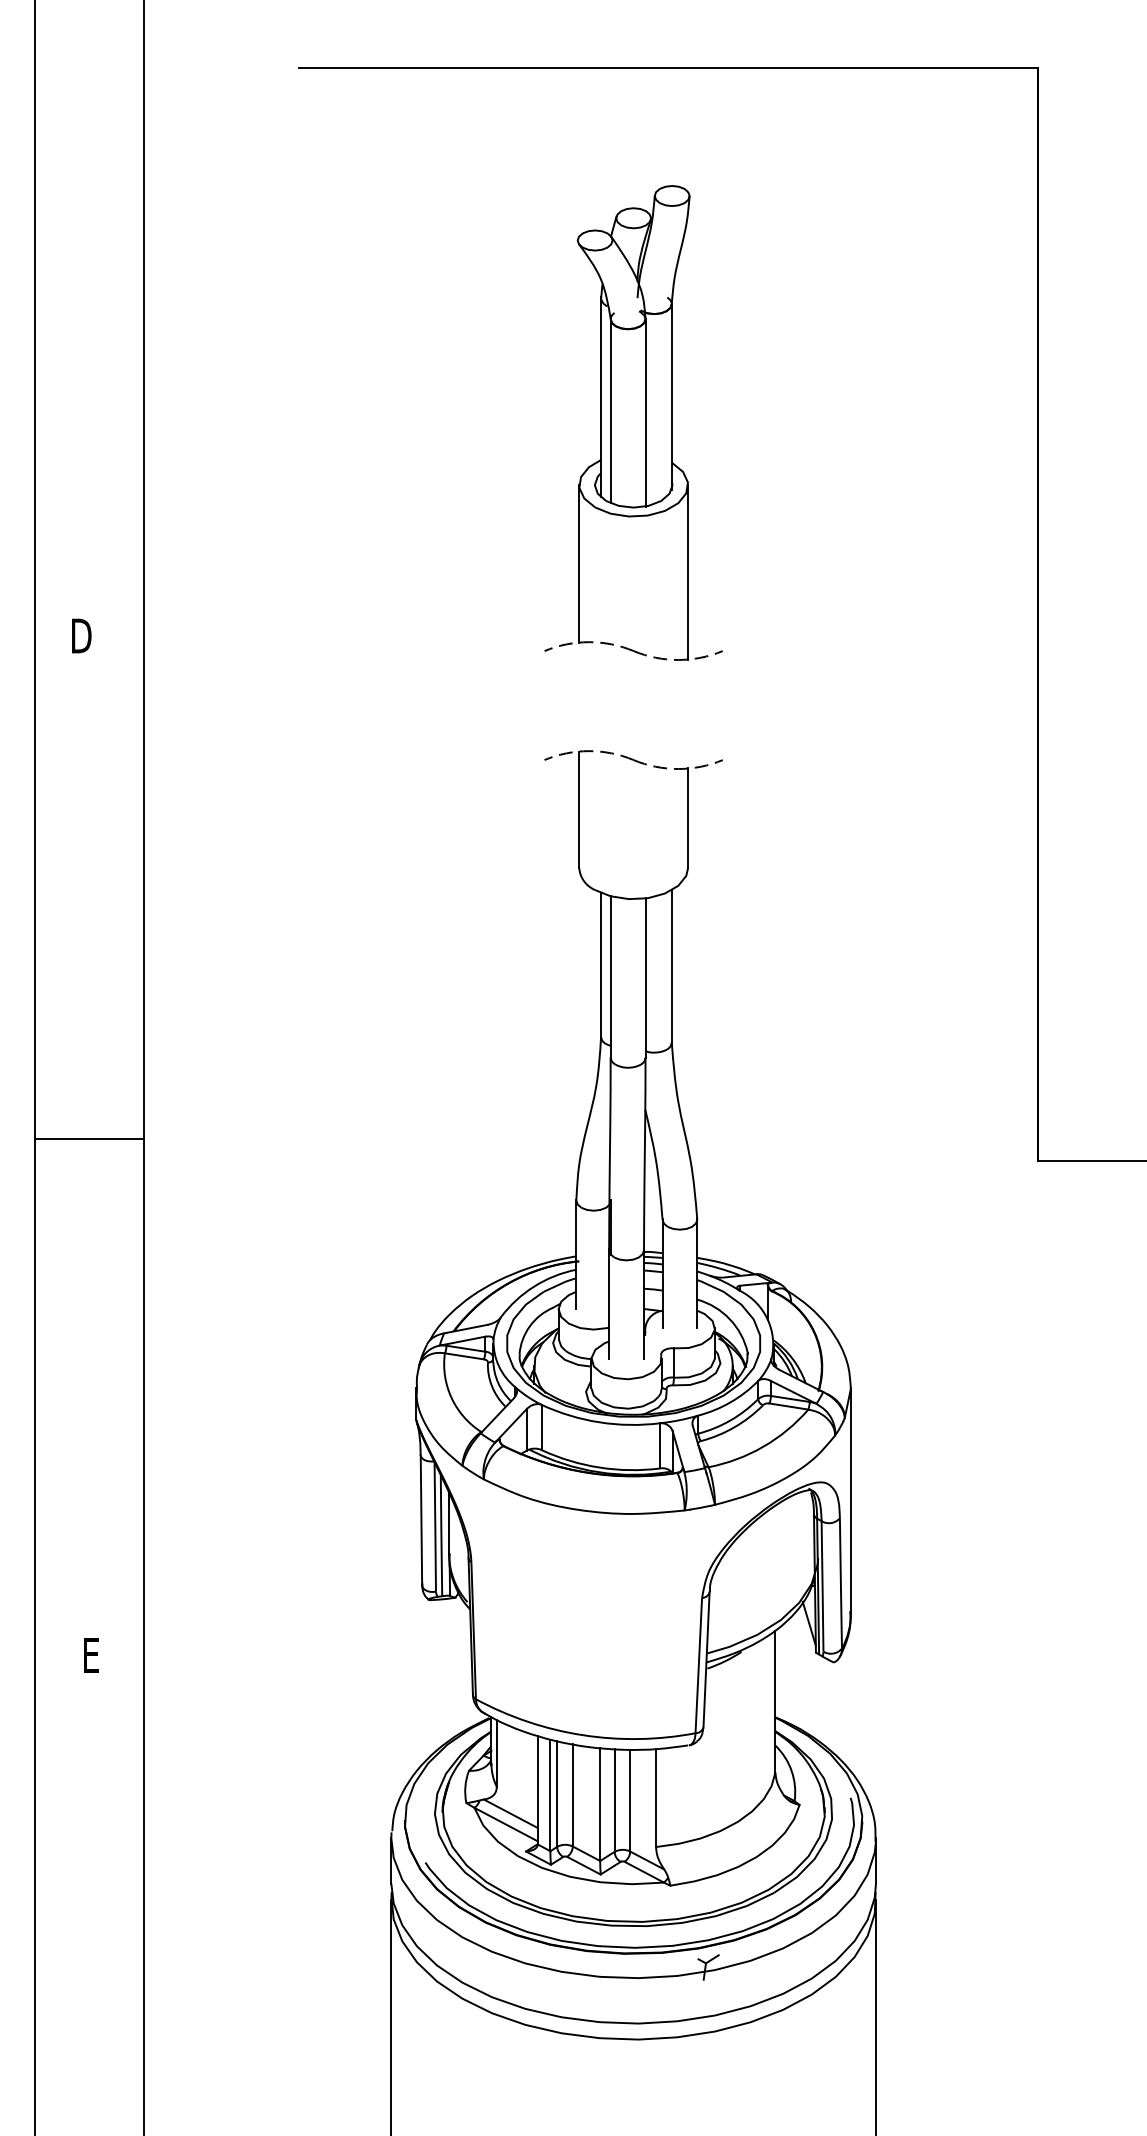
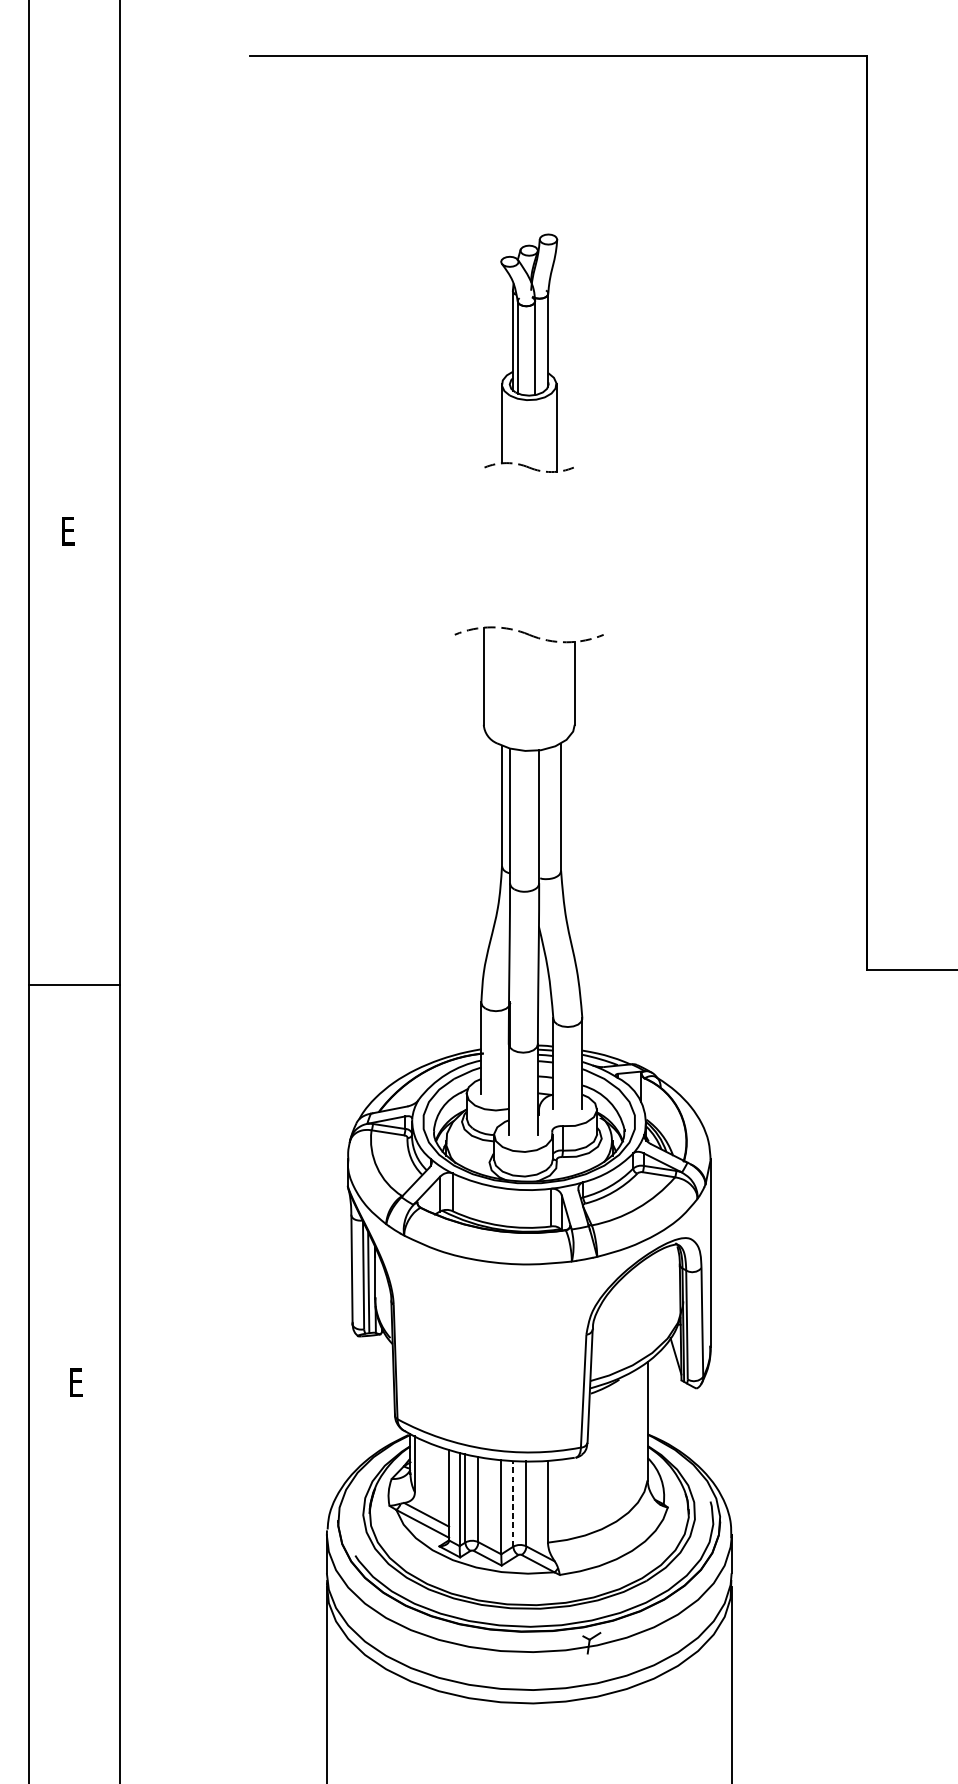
part: (633, 422) -> (529, 352), size x0.6
text: (81, 635) -> (68, 530), D -> E
line: (88, 1139) -> (73, 985), moved
line: (614, 1799) -> (513, 1502), solid -> dashed

